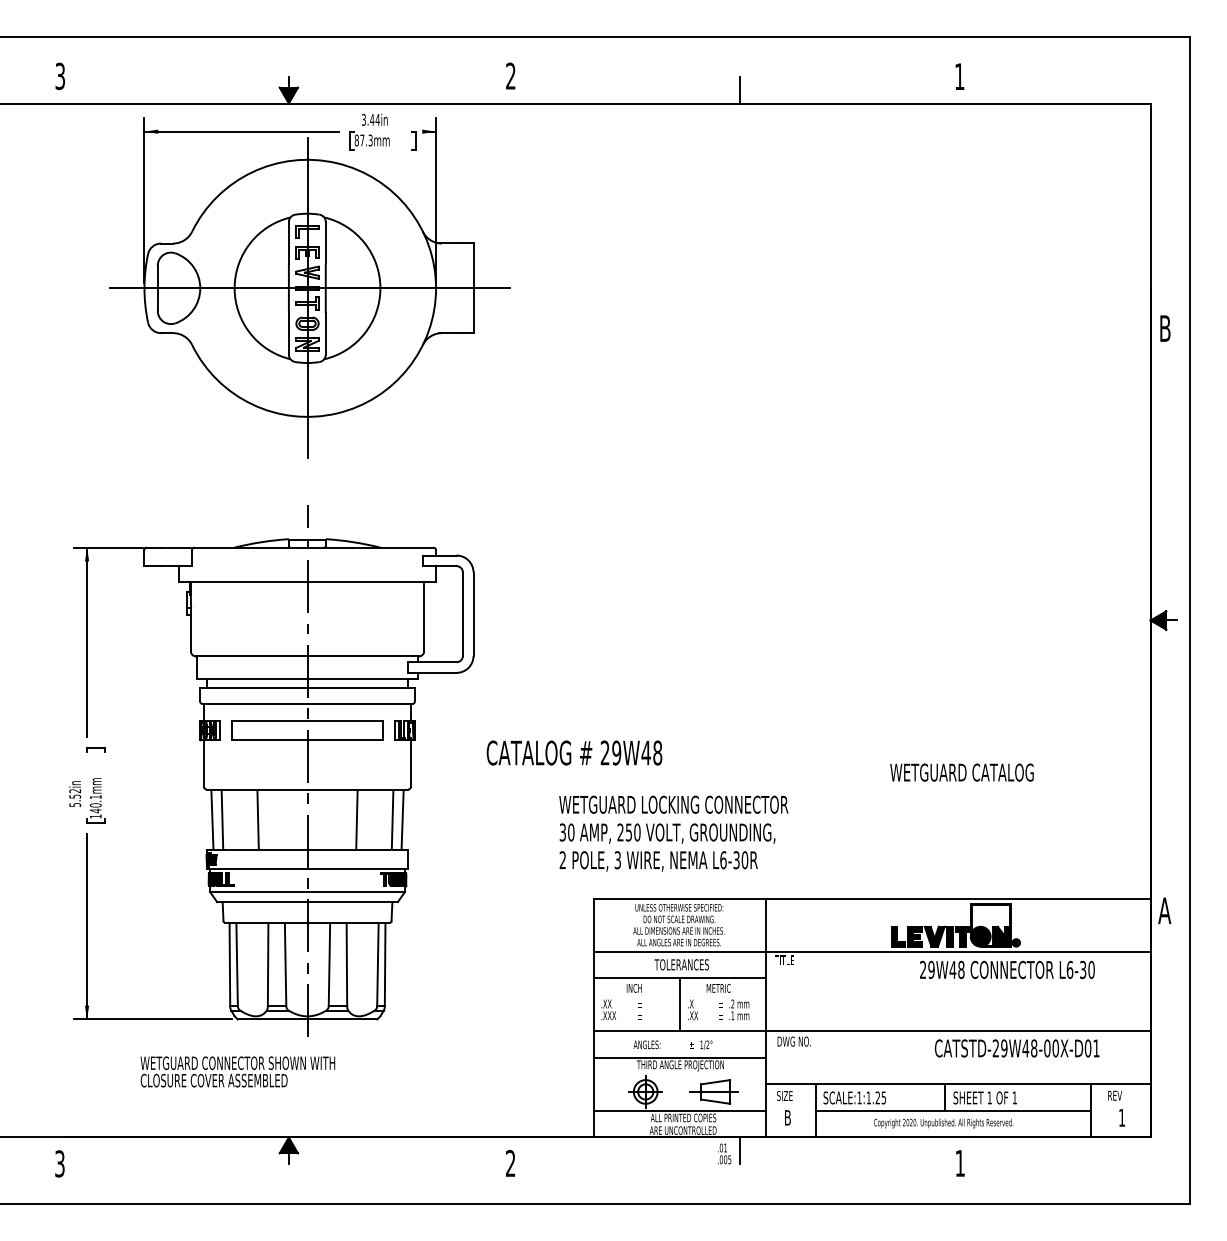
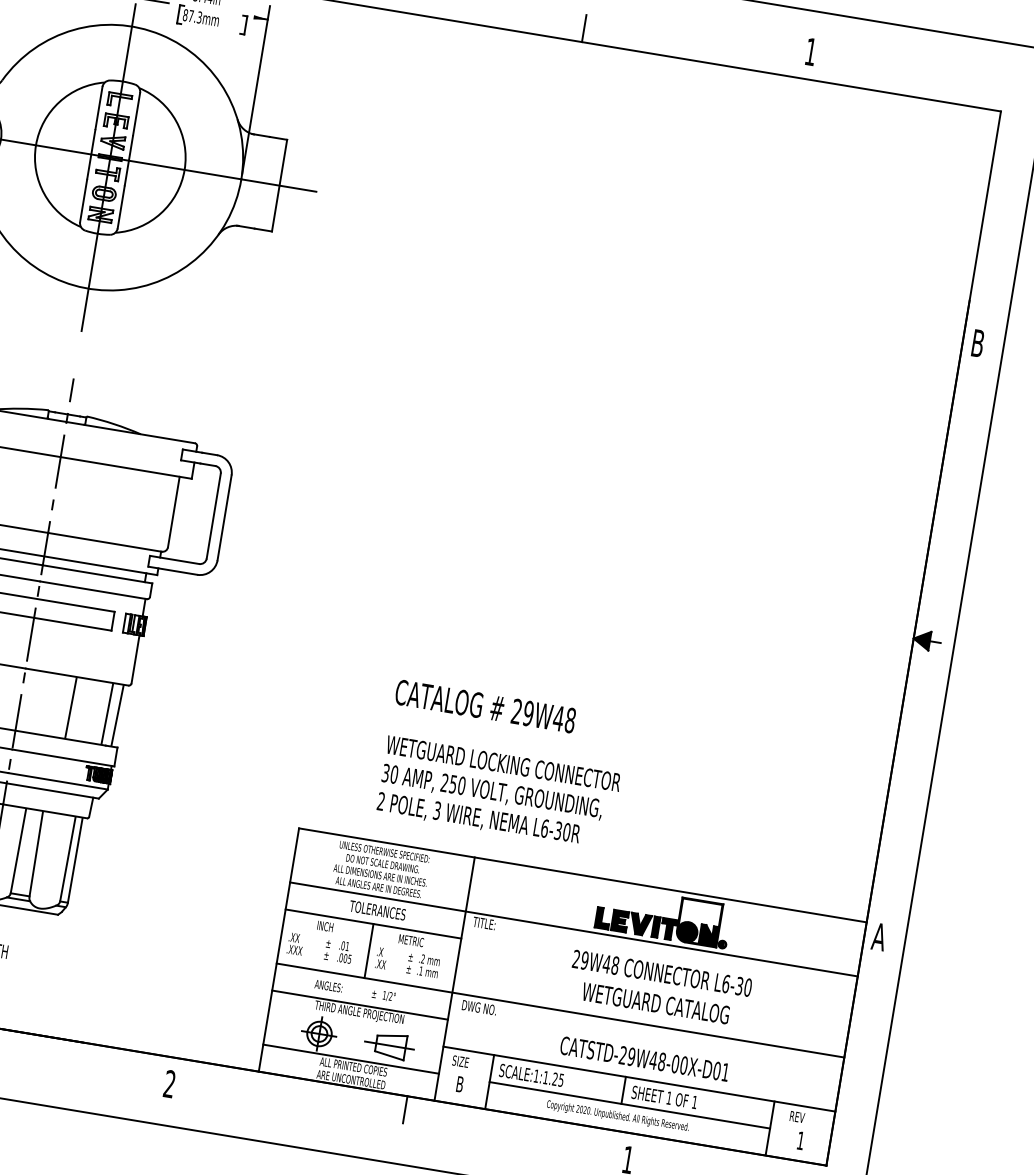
text: (574, 752) -> (485, 705), moved
text: (961, 772) -> (655, 1003), moved
text: (673, 833) -> (498, 792), moved
text: (1007, 969) -> (662, 972), moved
text: (1017, 1048) -> (645, 1059), moved
text: (724, 1153) -> (345, 951), moved

